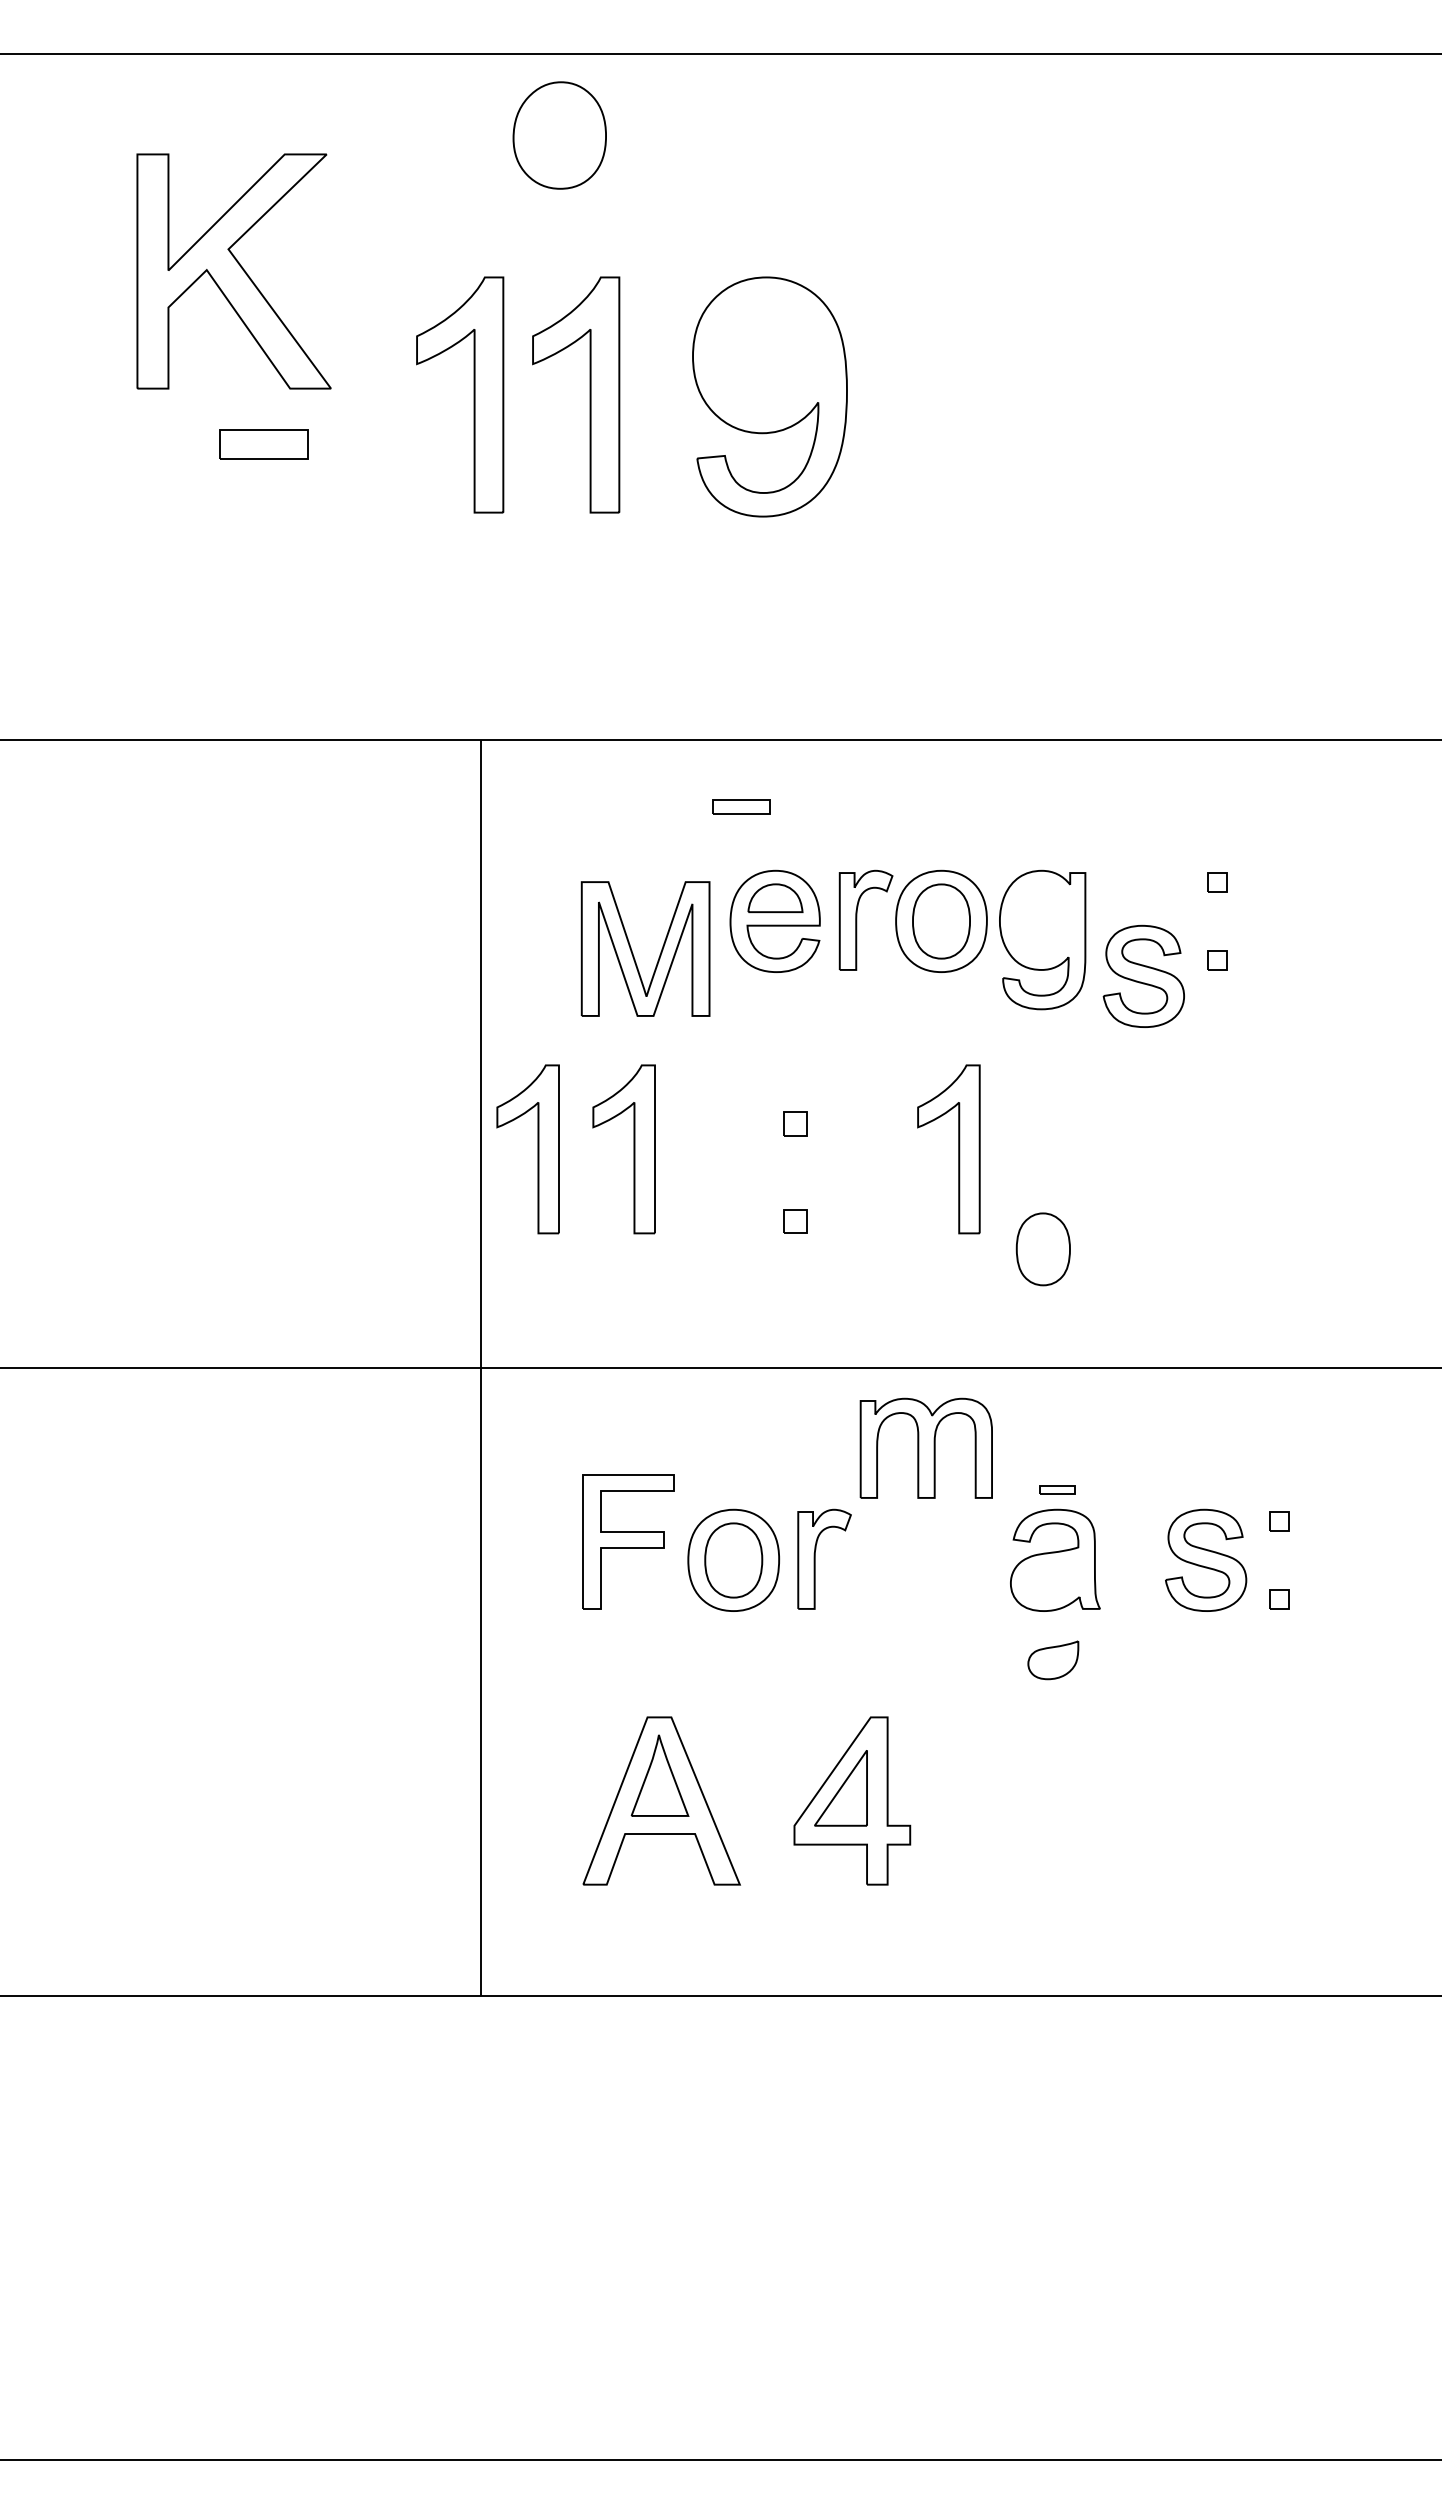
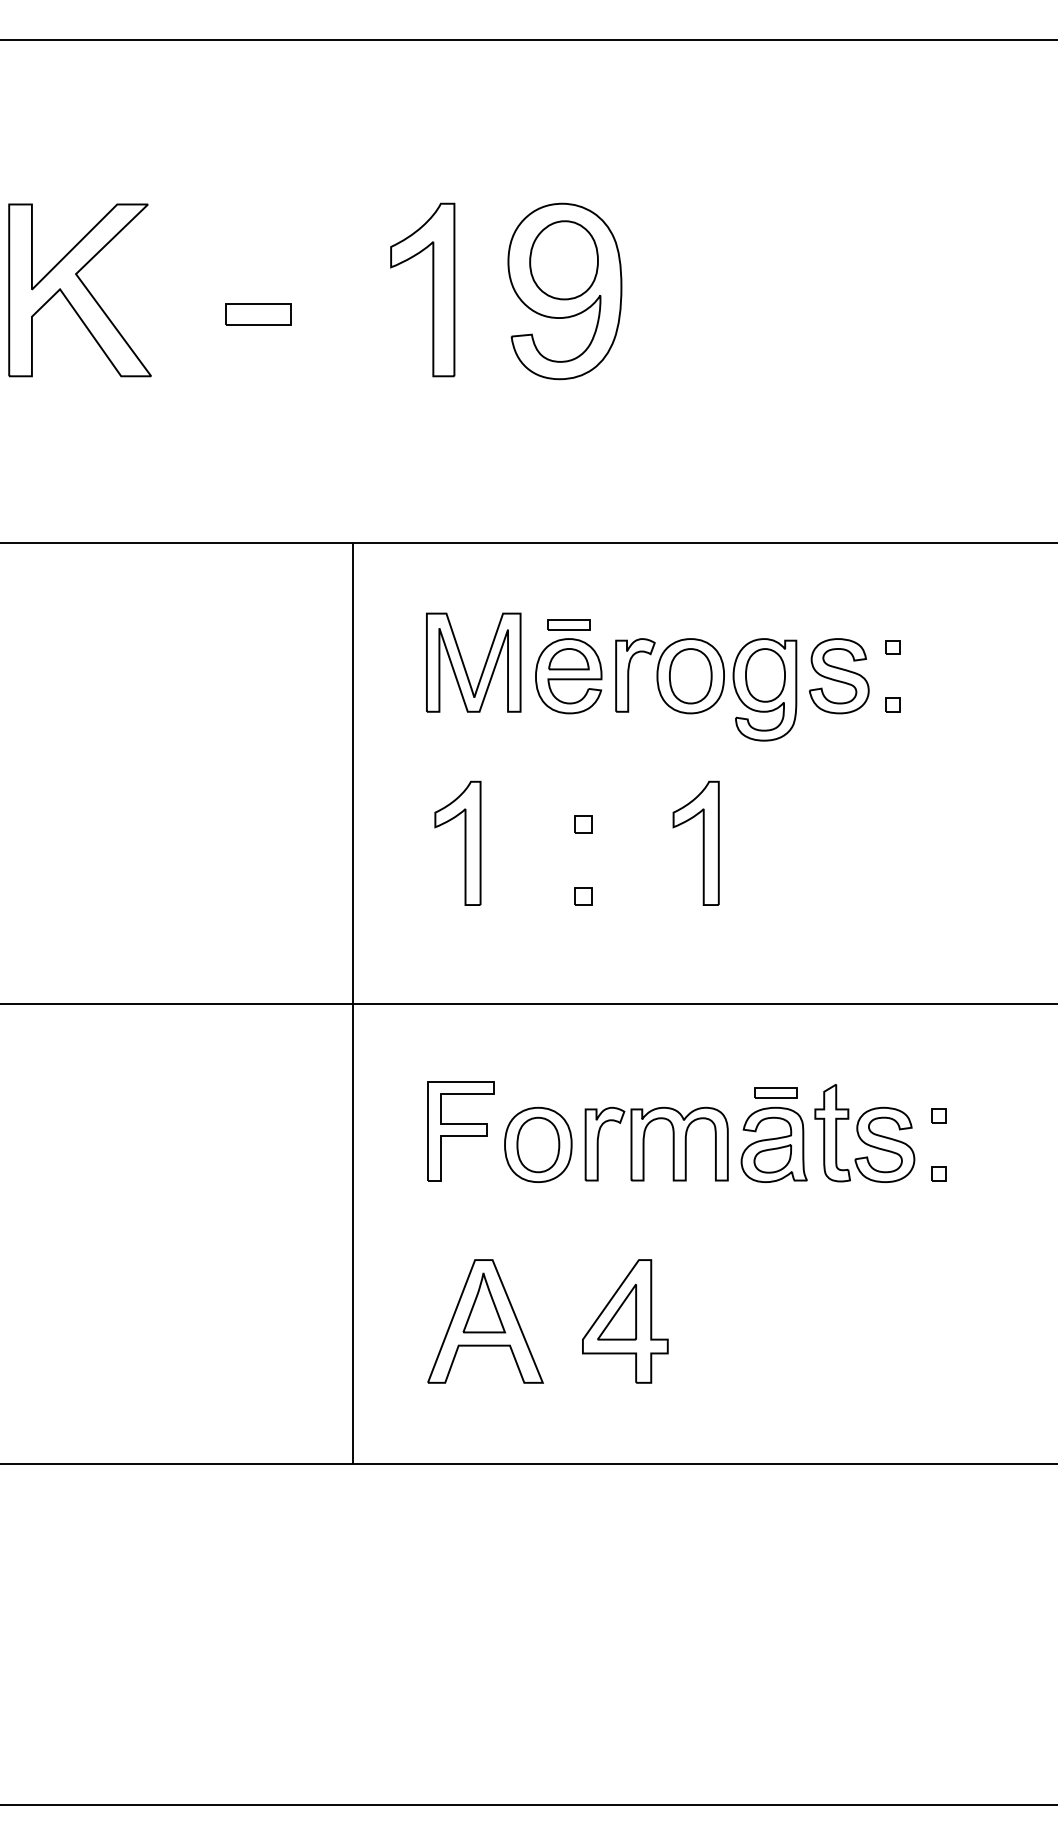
part: (559, 135) -> (563, 260), moved
part: (233, 271) -> (79, 290), moved
part: (473, 394) -> (347, 289), removed
part: (263, 444) -> (257, 313), moved
part: (741, 806) -> (568, 624), moved
part: (633, 953) -> (464, 665), moved
part: (1143, 975) -> (838, 675), moved
part: (537, 1149) -> (394, 843), removed
part: (1042, 1249) -> (764, 675), moved
part: (925, 1447) -> (679, 1143), moved
part: (1057, 1489) -> (775, 1092), size x1.67
part: (1134, 1544) -> (832, 1133), added
part: (1053, 1660) -> (772, 1158), moved

